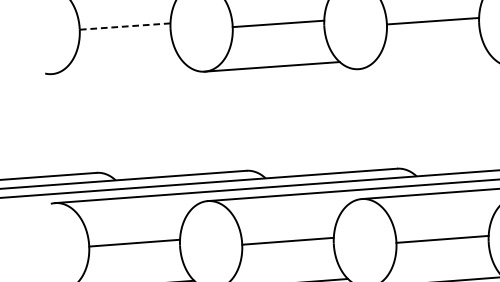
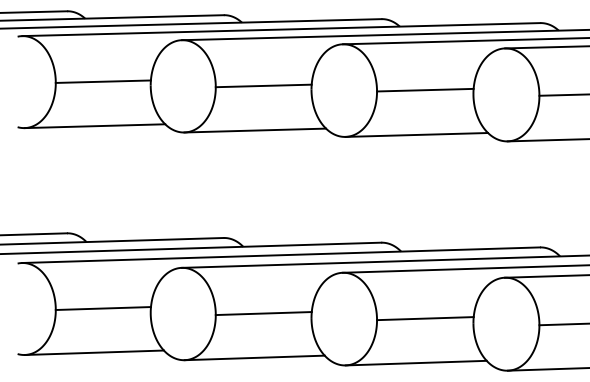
line: (125, 26) -> (103, 81), dashed -> solid
line: (426, 63) -> (416, 134), added
line: (118, 69) -> (94, 126), added

